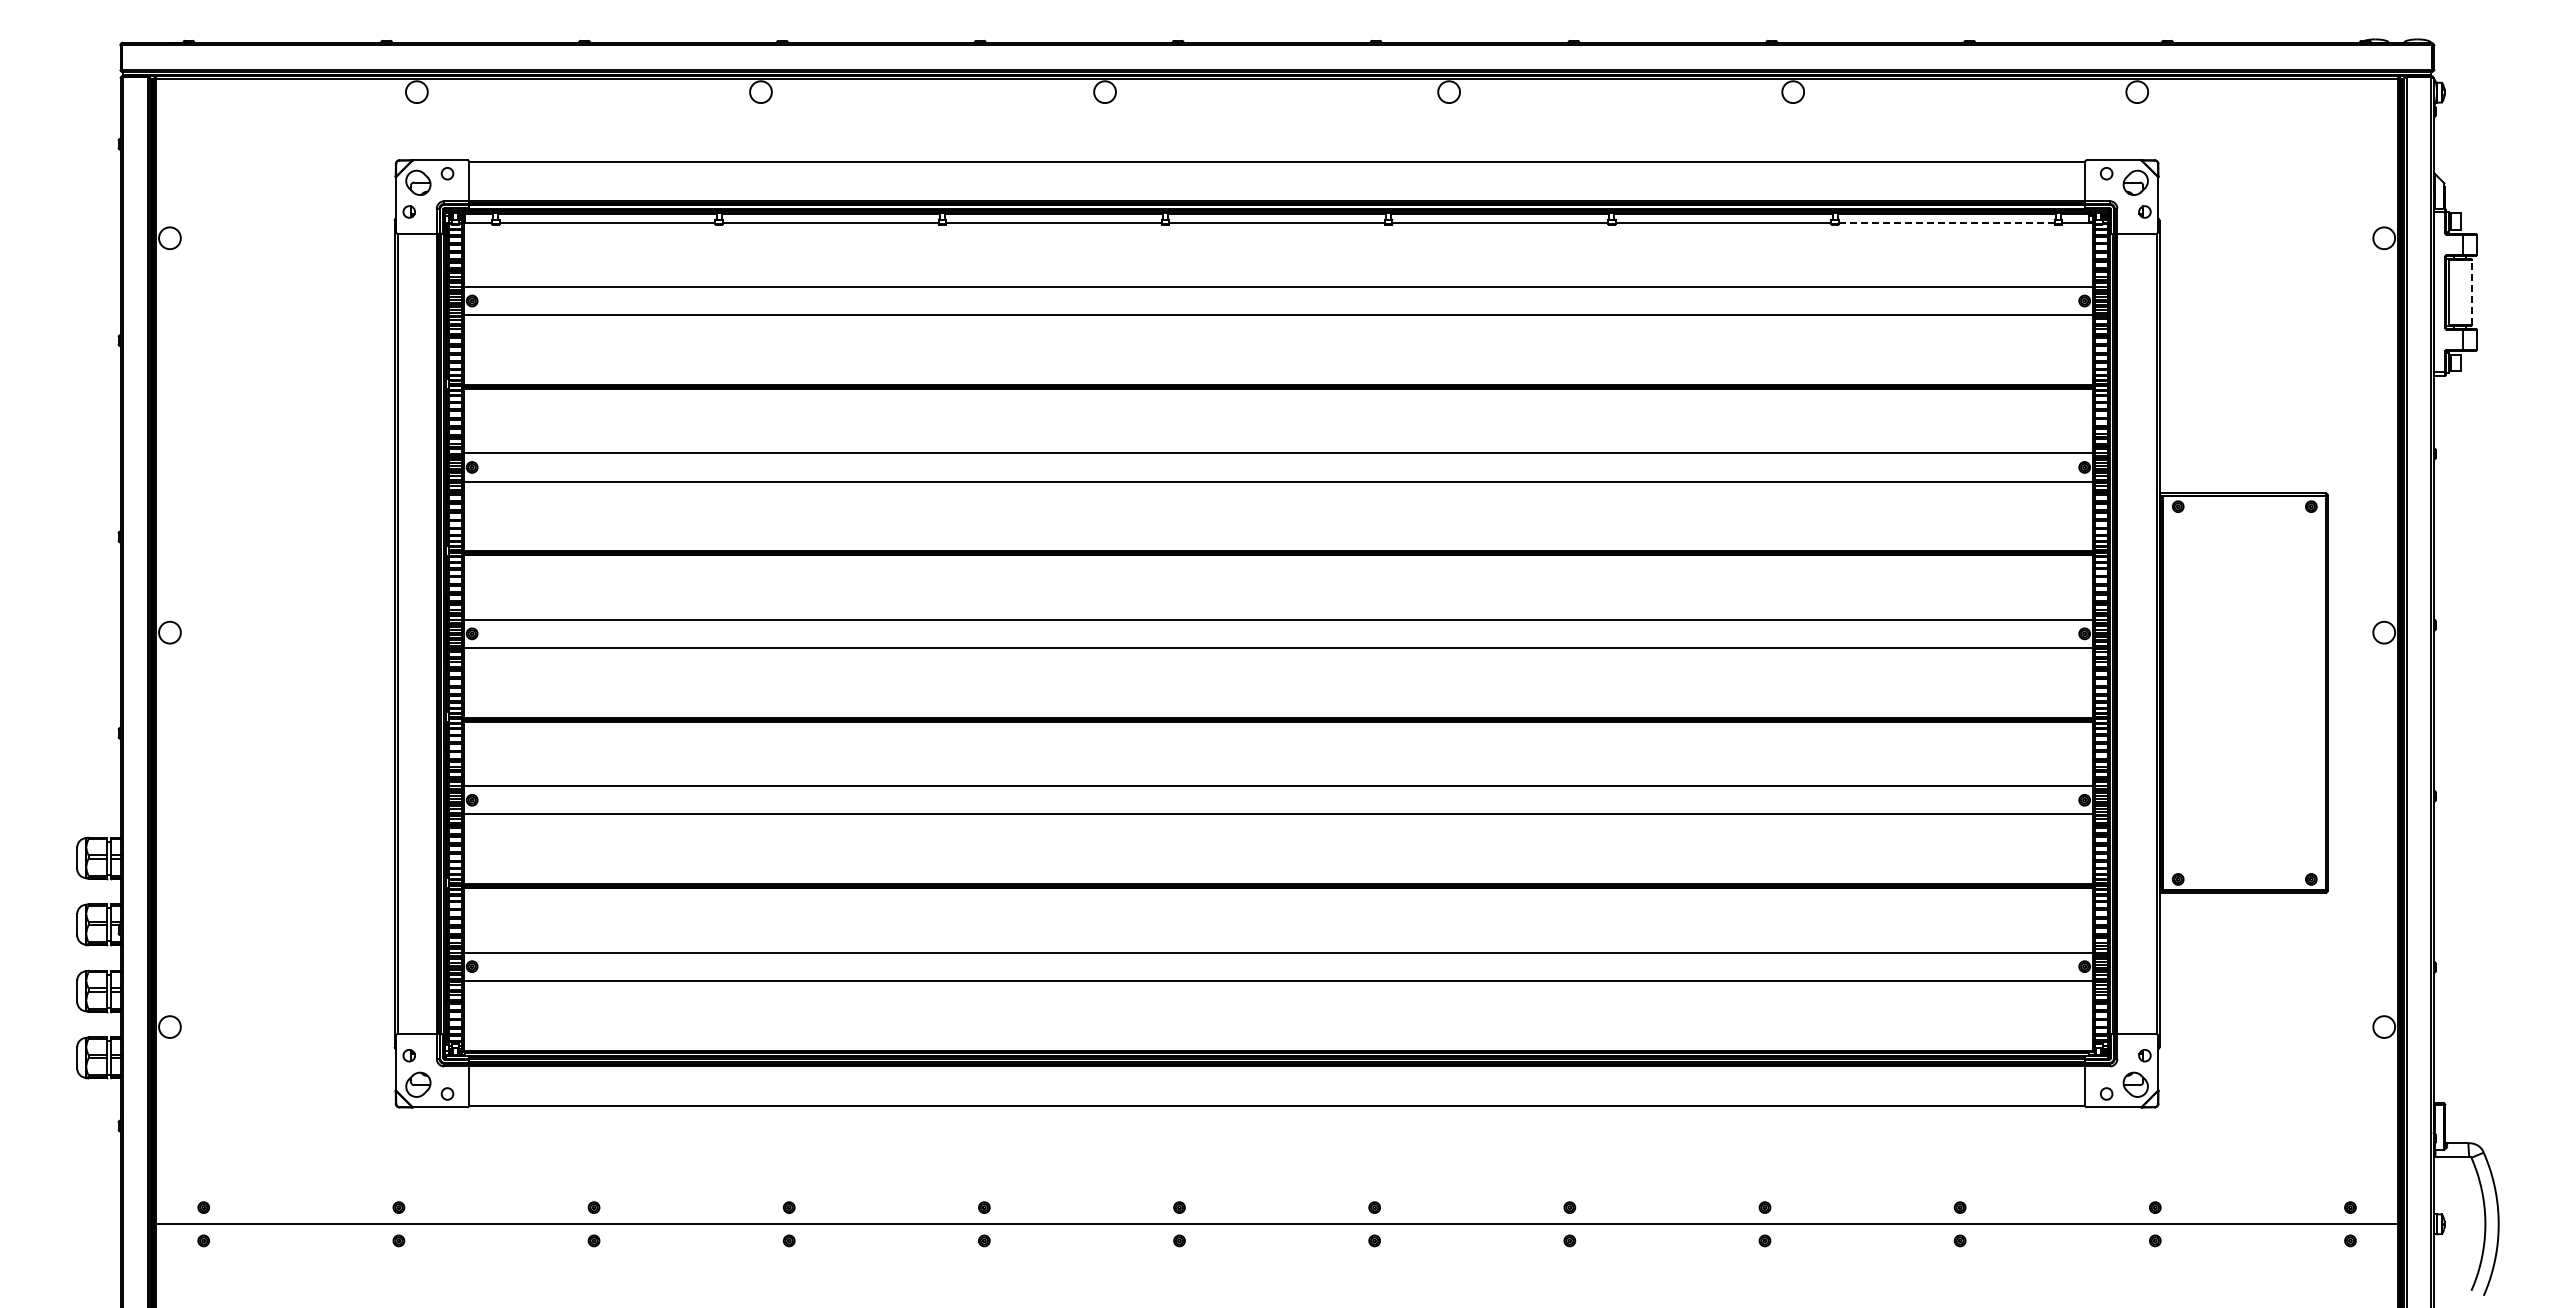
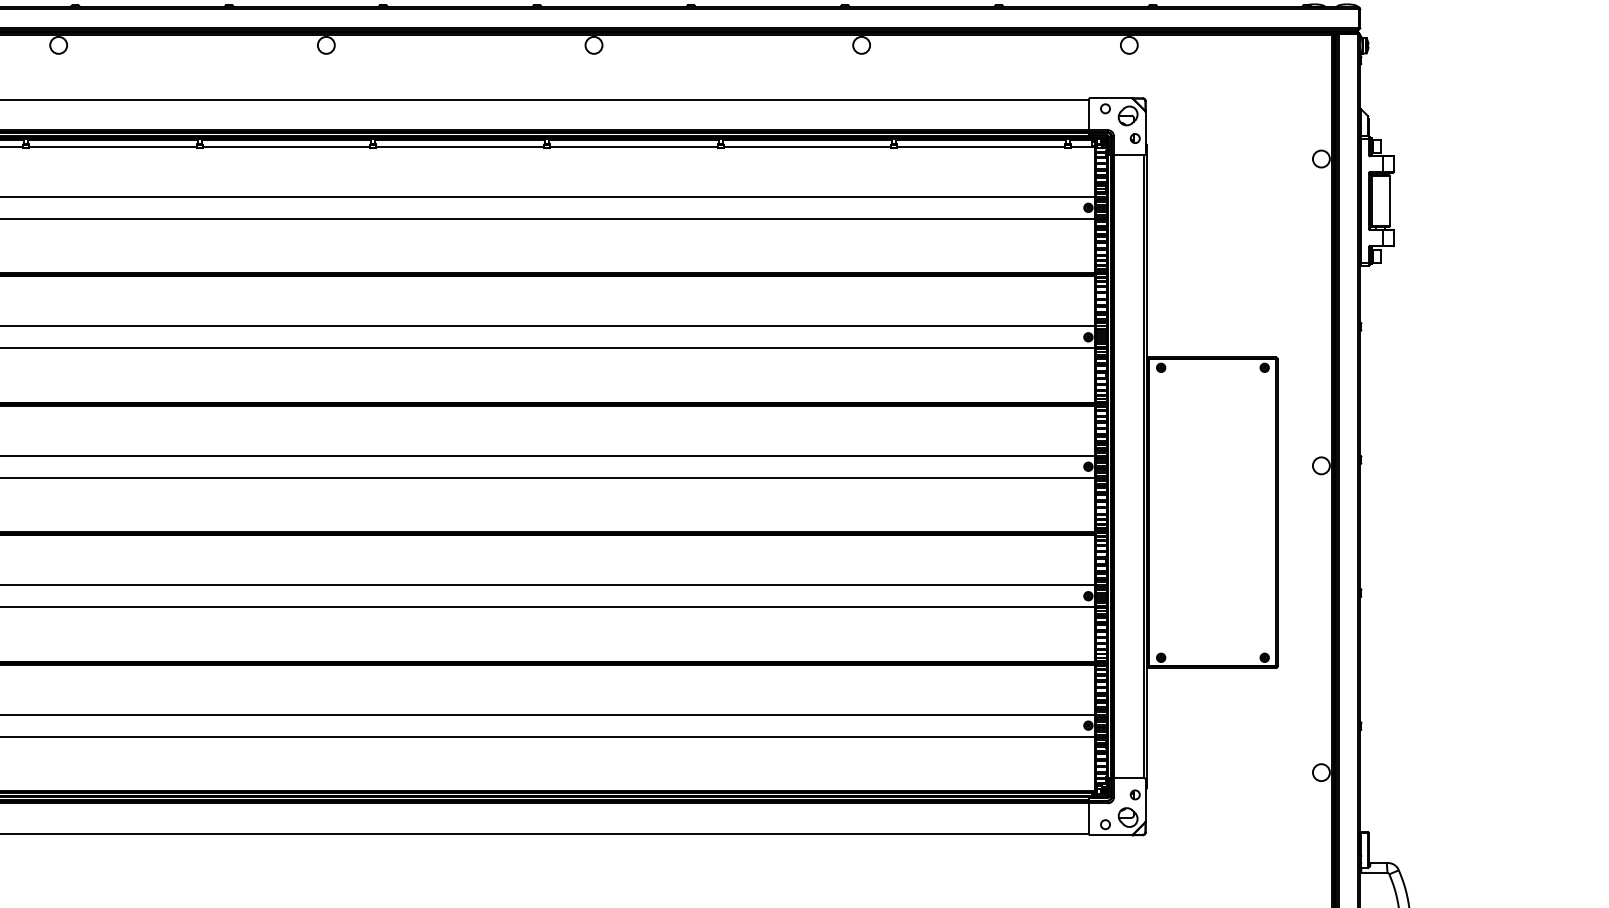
line: (1946, 222) -> (980, 146), dashed -> solid
line: (2471, 292) -> (1389, 201), dashed -> solid

